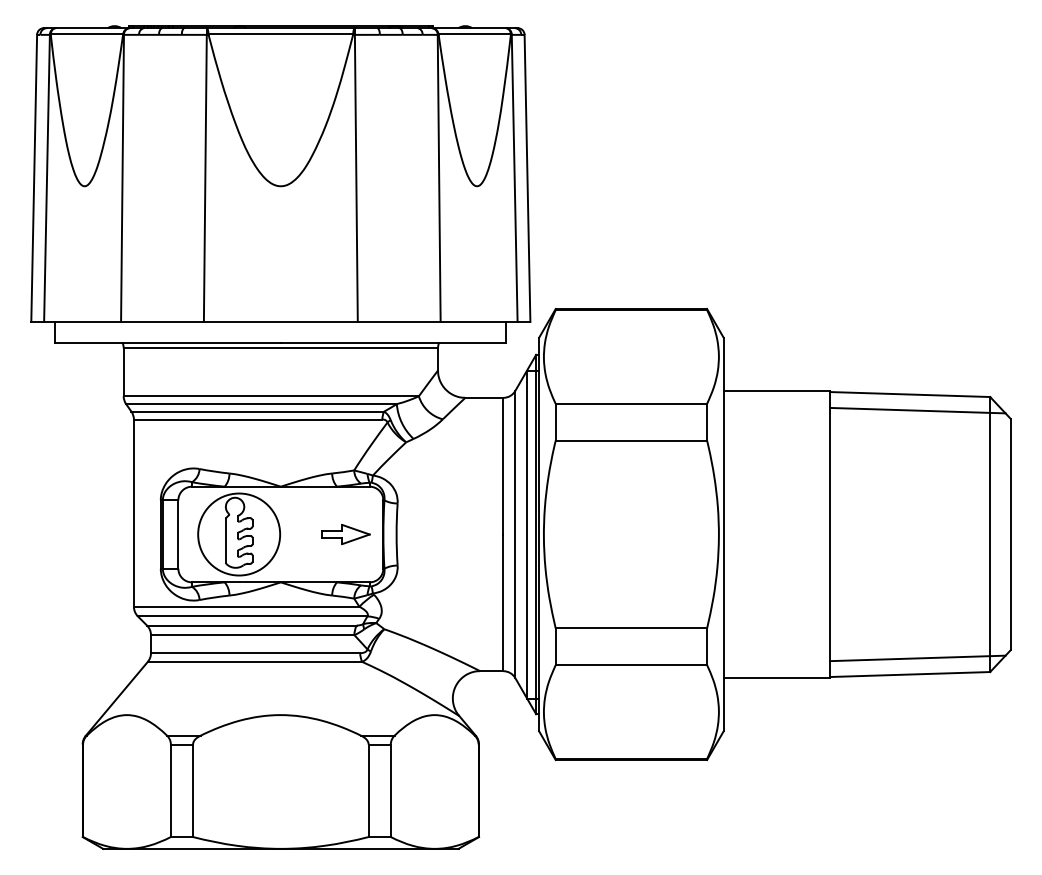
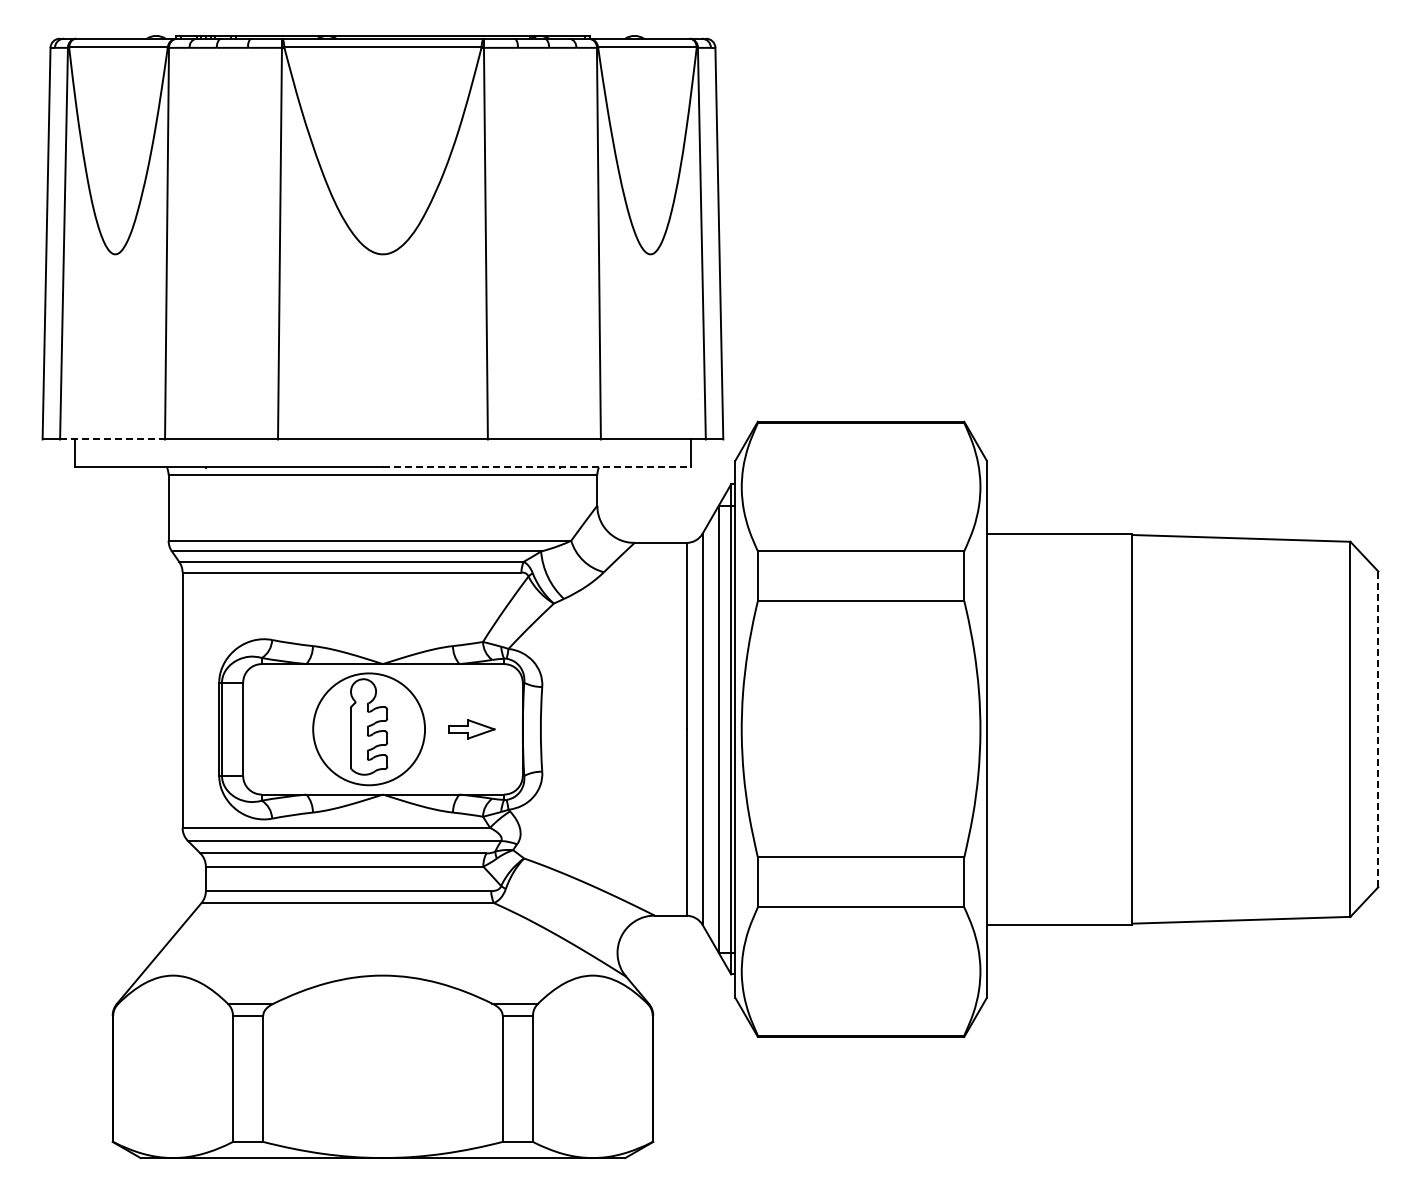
line: (83, 322) -> (113, 439), solid -> dashed
line: (393, 342) -> (536, 467), solid -> dashed
line: (917, 410) -> (1251, 560), removed
part: (238, 534) -> (368, 729), moved
part: (345, 534) -> (471, 729), size x0.7
line: (1010, 534) -> (1378, 729), solid -> dashed
line: (917, 658) -> (1251, 898), removed

